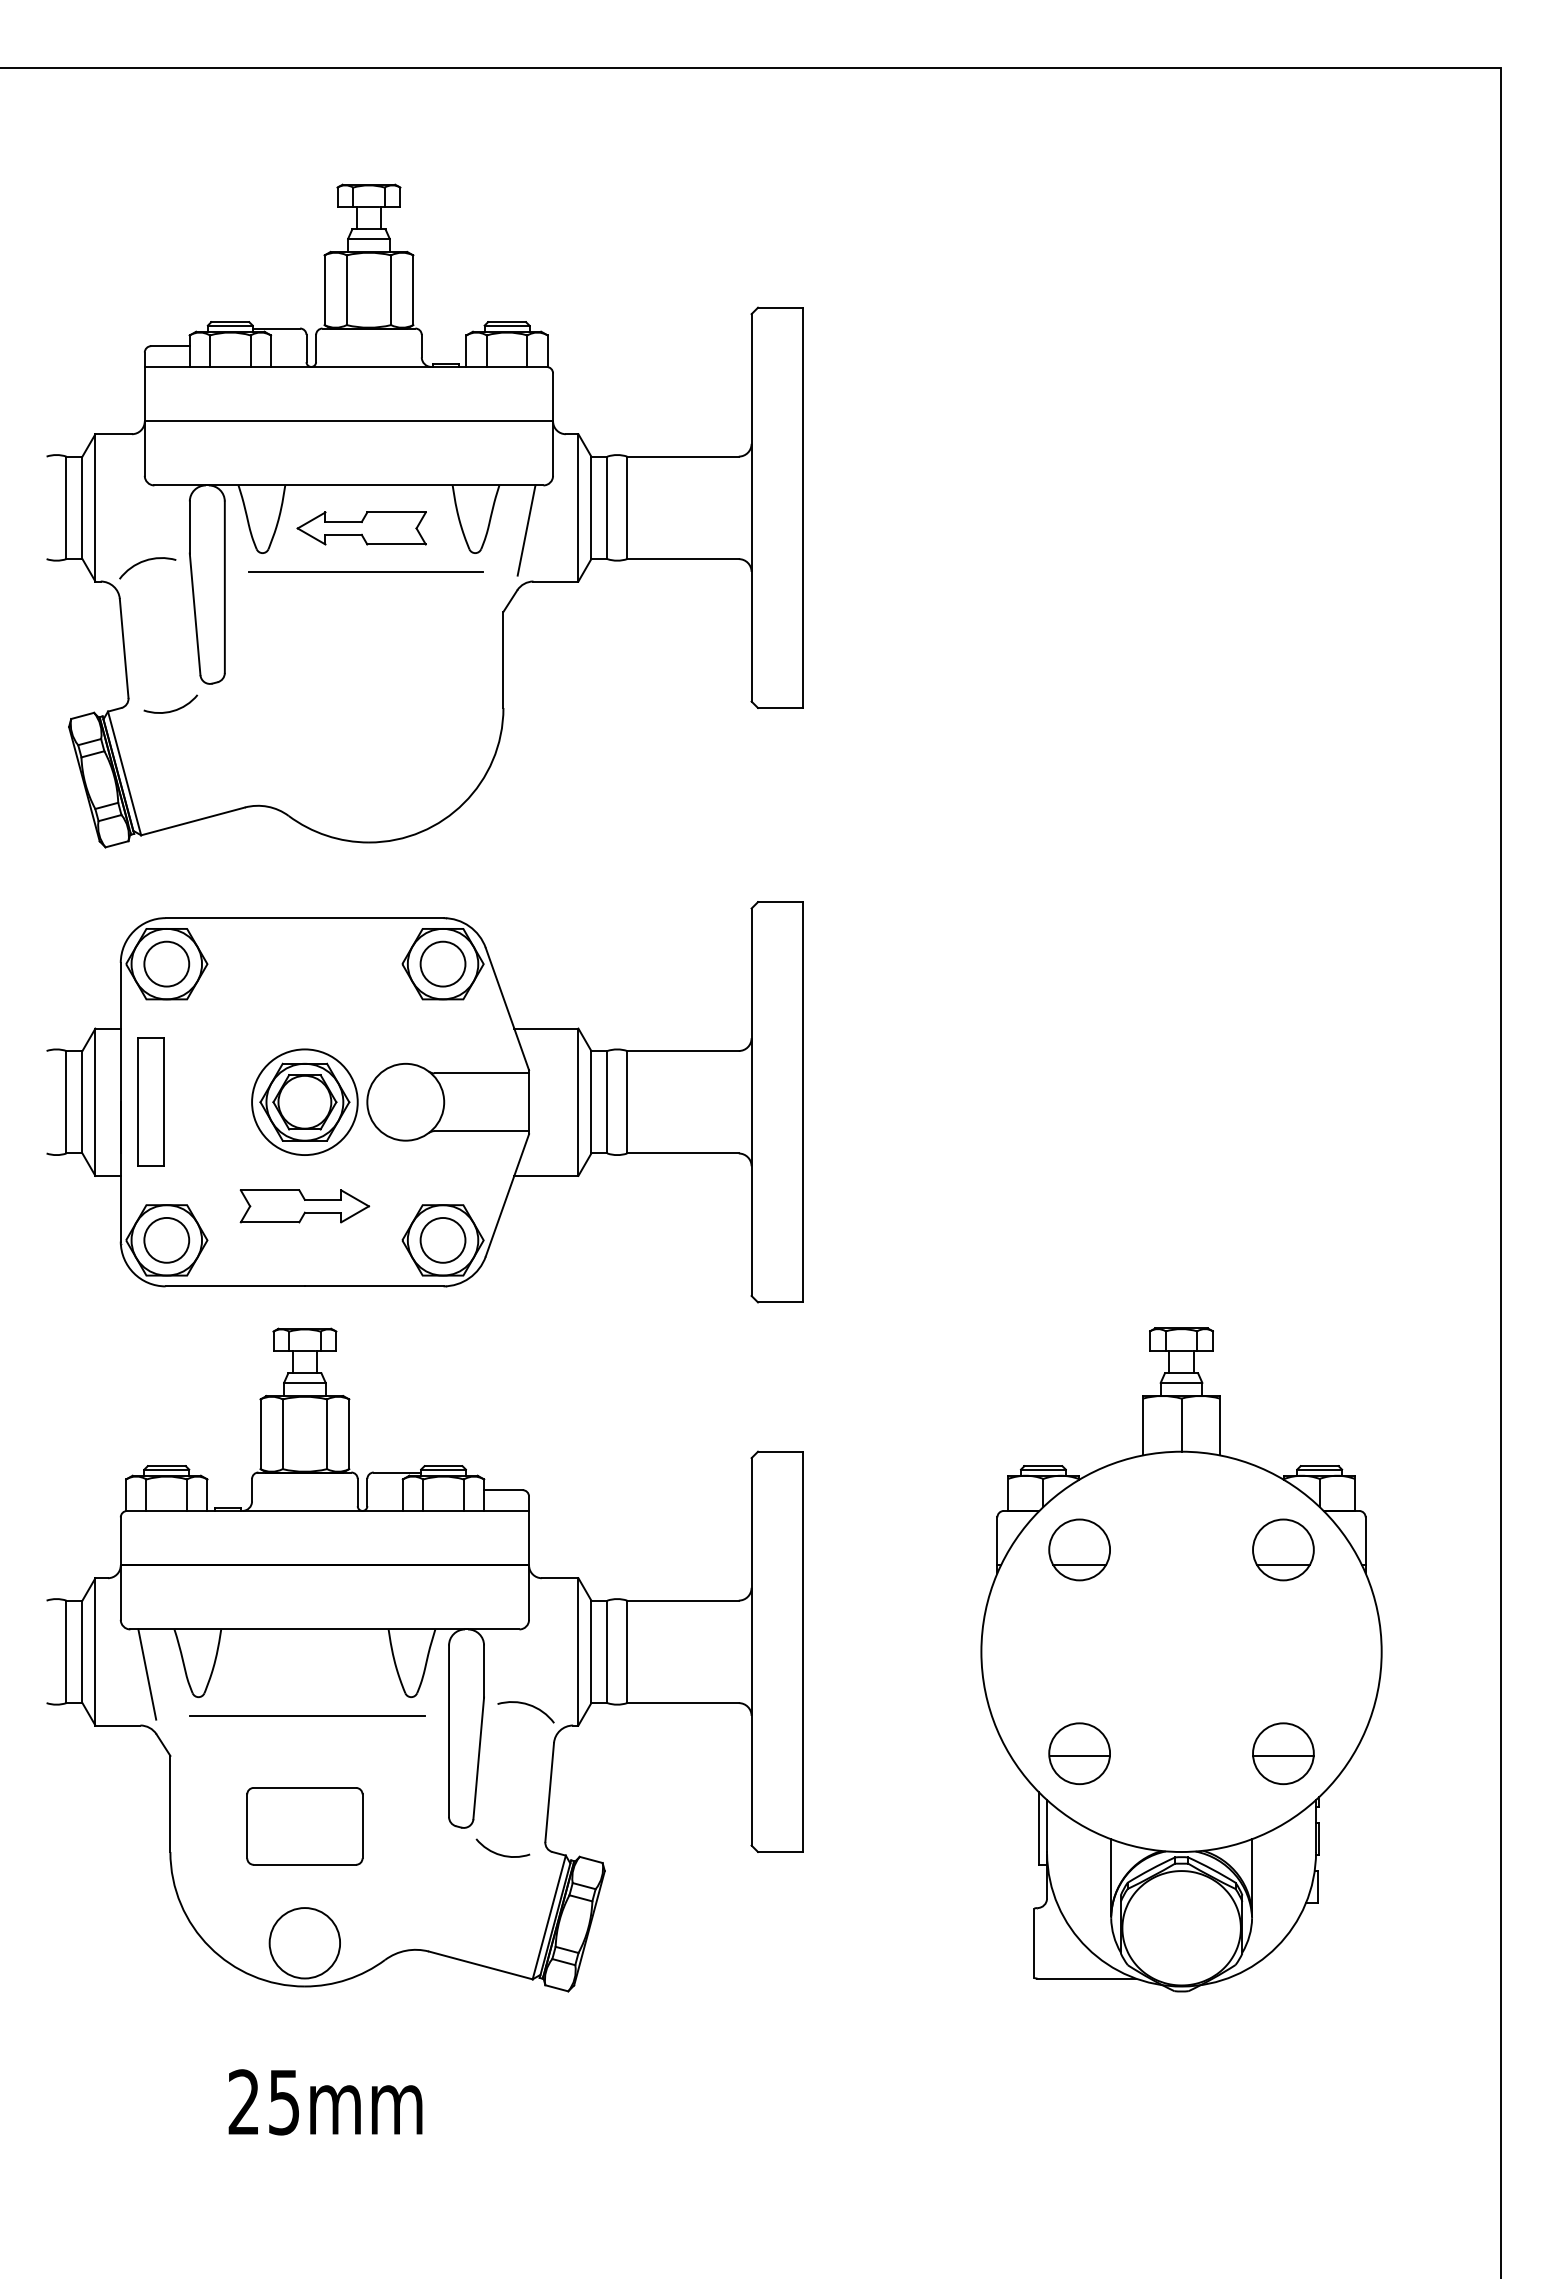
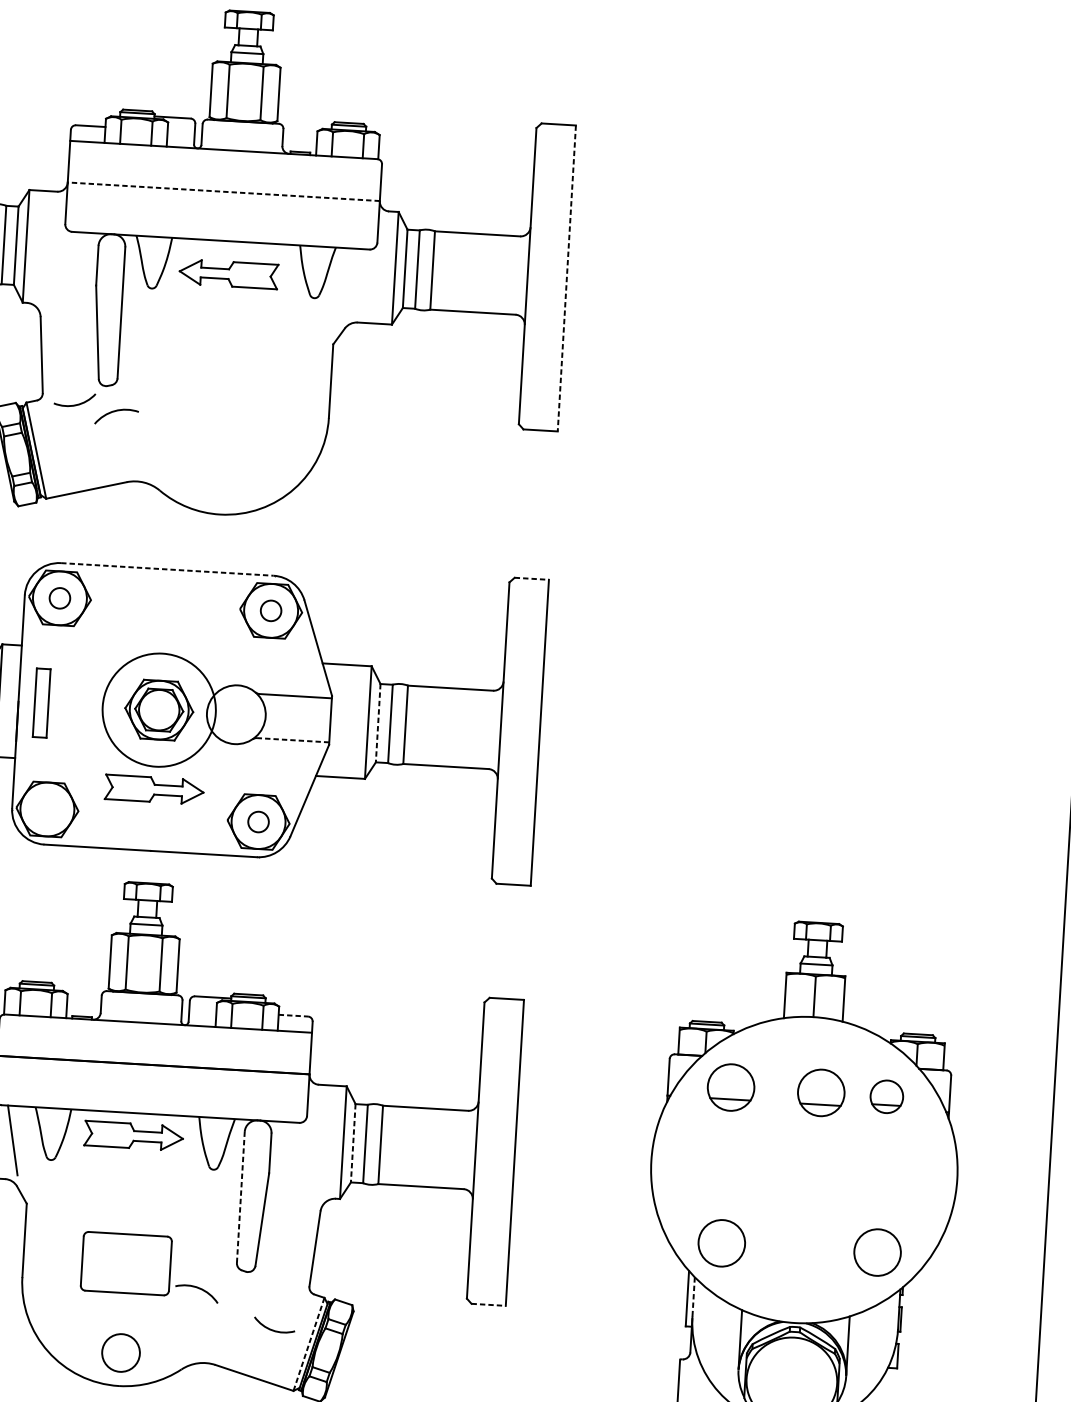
line: (348, 421) -> (223, 191), solid -> dashed
line: (802, 508) -> (566, 278), solid -> dashed
line: (526, 530) -> (354, 283), removed
arc: (146, 561) -> (116, 411), moved
line: (366, 571) -> (230, 307), removed
line: (780, 902) -> (531, 579), solid -> dashed
line: (304, 918) -> (167, 569), solid -> dashed
circle: (166, 963) -> (59, 597), size x0.6
circle: (442, 963) -> (270, 610), size x0.6
part: (150, 1101) -> (41, 702), size x0.7
circle: (304, 1102) -> (158, 710), size x1.4
line: (591, 1102) -> (378, 723), solid -> dashed
line: (481, 1131) -> (292, 740), solid -> dashed
circle: (442, 1239) -> (258, 821), size x0.6
circle: (166, 1240) -> (47, 809), removed
line: (503, 1490) -> (293, 1015), solid -> dashed
part: (1197, 1549) -> (821, 1092), added
part: (1283, 1549) -> (886, 1096), size x0.7
line: (591, 1652) -> (353, 1143), solid -> dashed
part: (304, 1659) -> (133, 1136), added
arc: (527, 1705) -> (198, 1288), moved
line: (307, 1715) -> (133, 1179), removed
line: (449, 1731) -> (241, 1197), solid -> dashed
line: (1079, 1755) -> (721, 1244), removed
line: (1283, 1755) -> (877, 1253), removed
line: (1047, 1826) -> (693, 1297), solid -> dashed
line: (780, 1852) -> (488, 1305), solid -> dashed
arc: (499, 1853) -> (271, 1329), moved
line: (549, 1917) -> (309, 1344), solid -> dashed
circle: (304, 1943) -> (120, 1353), size x0.7

